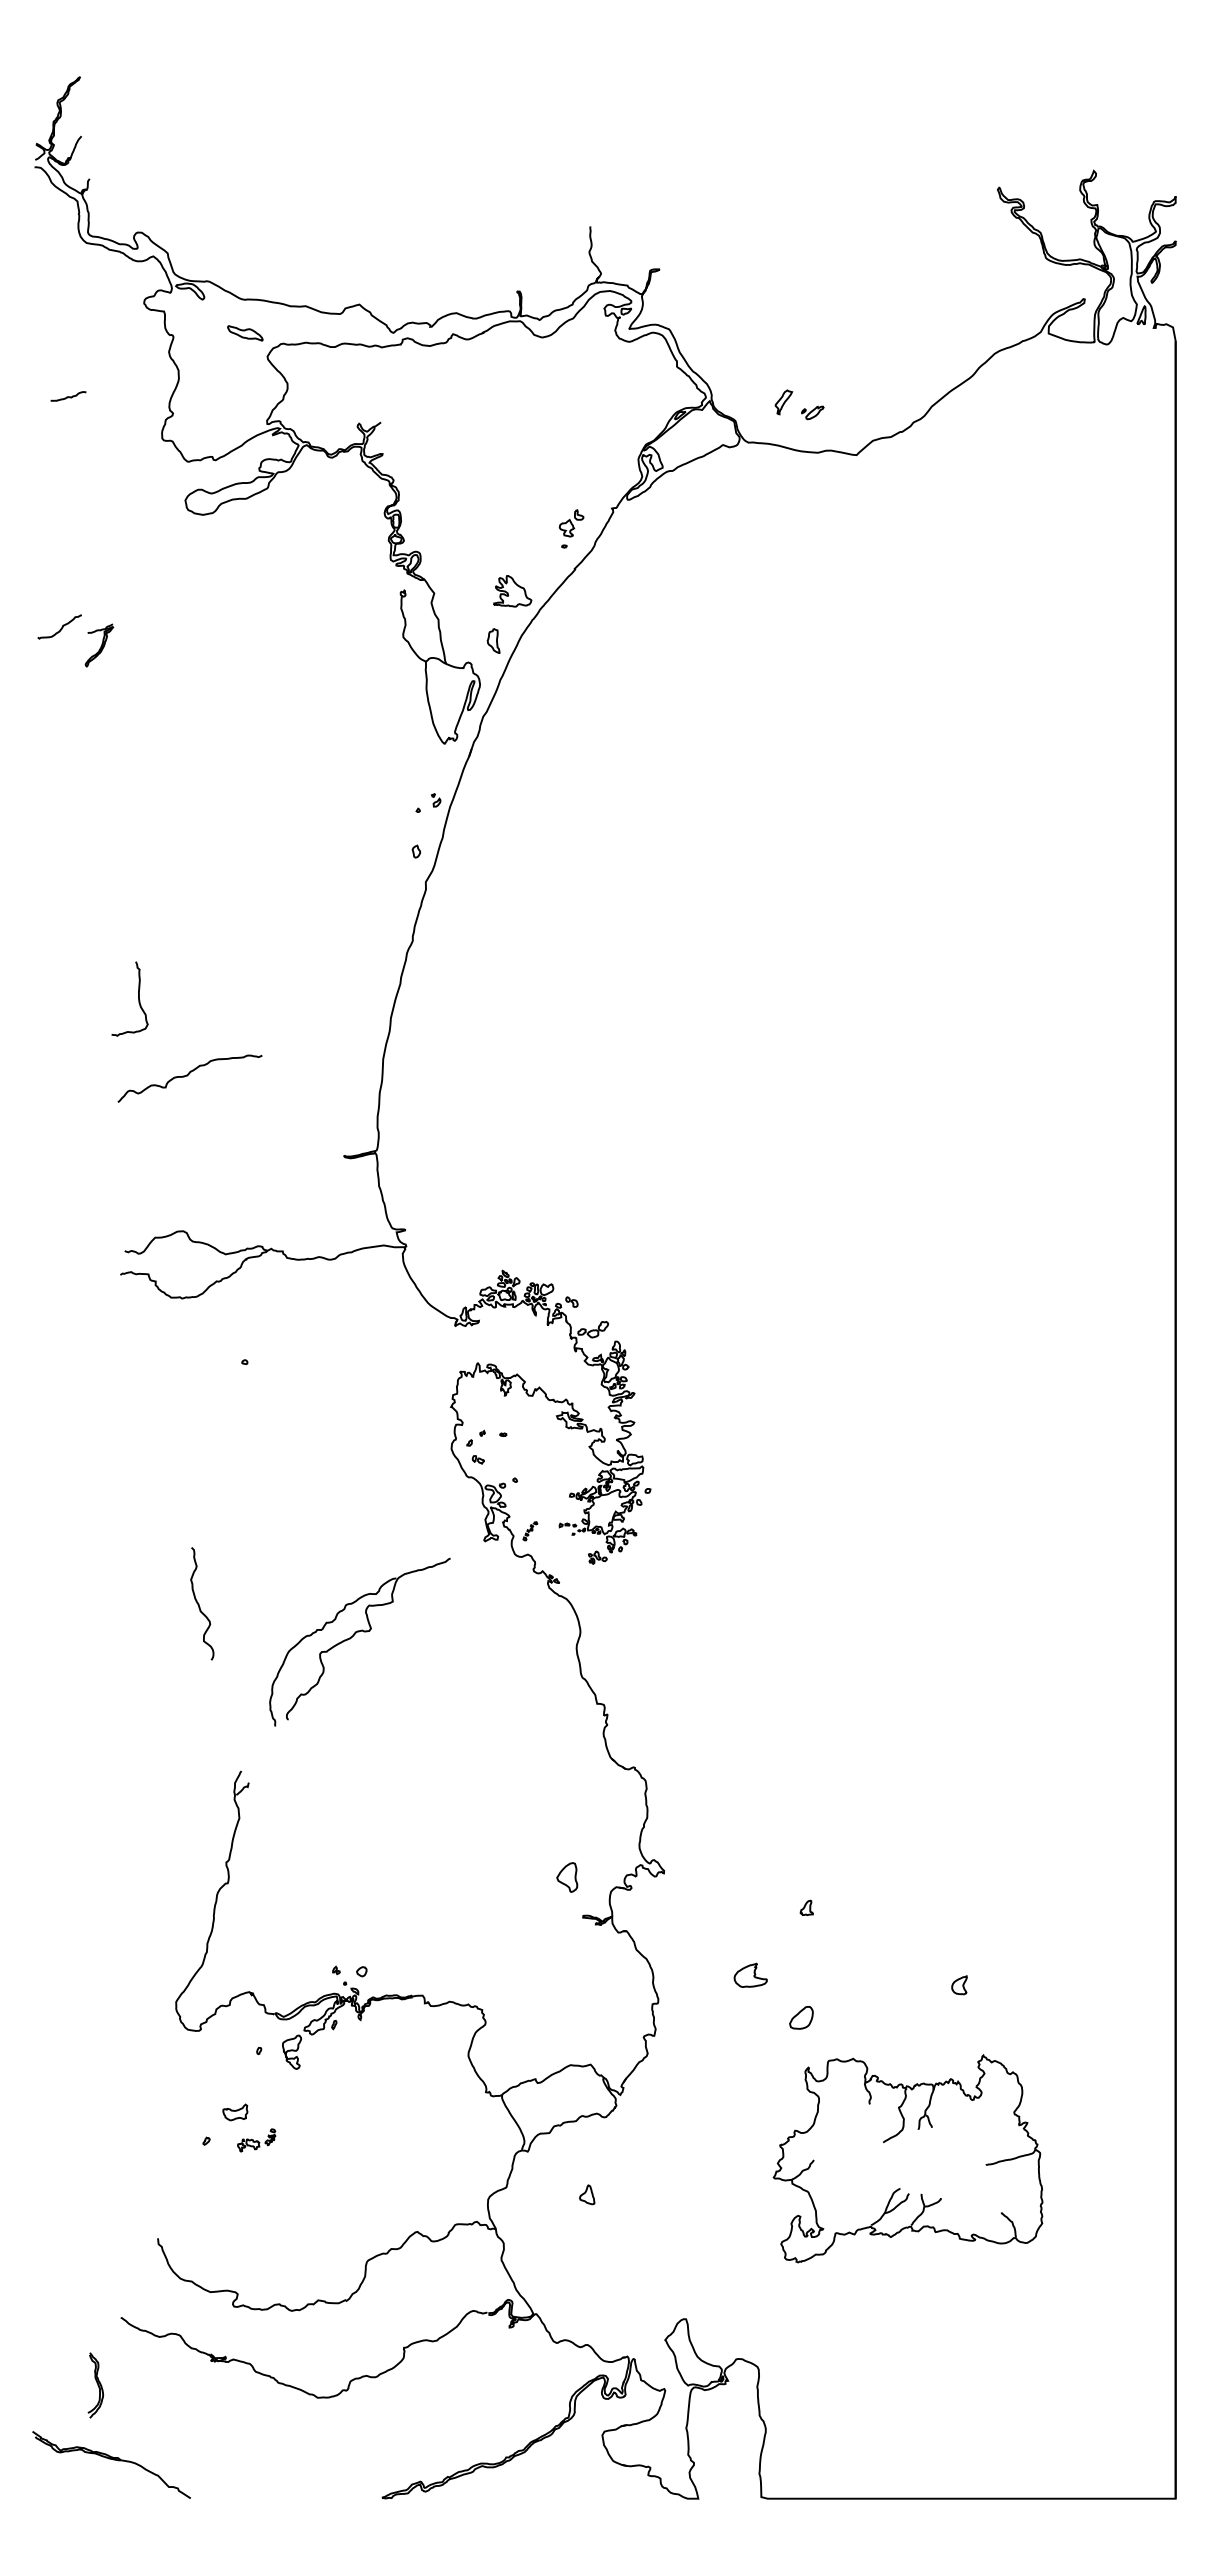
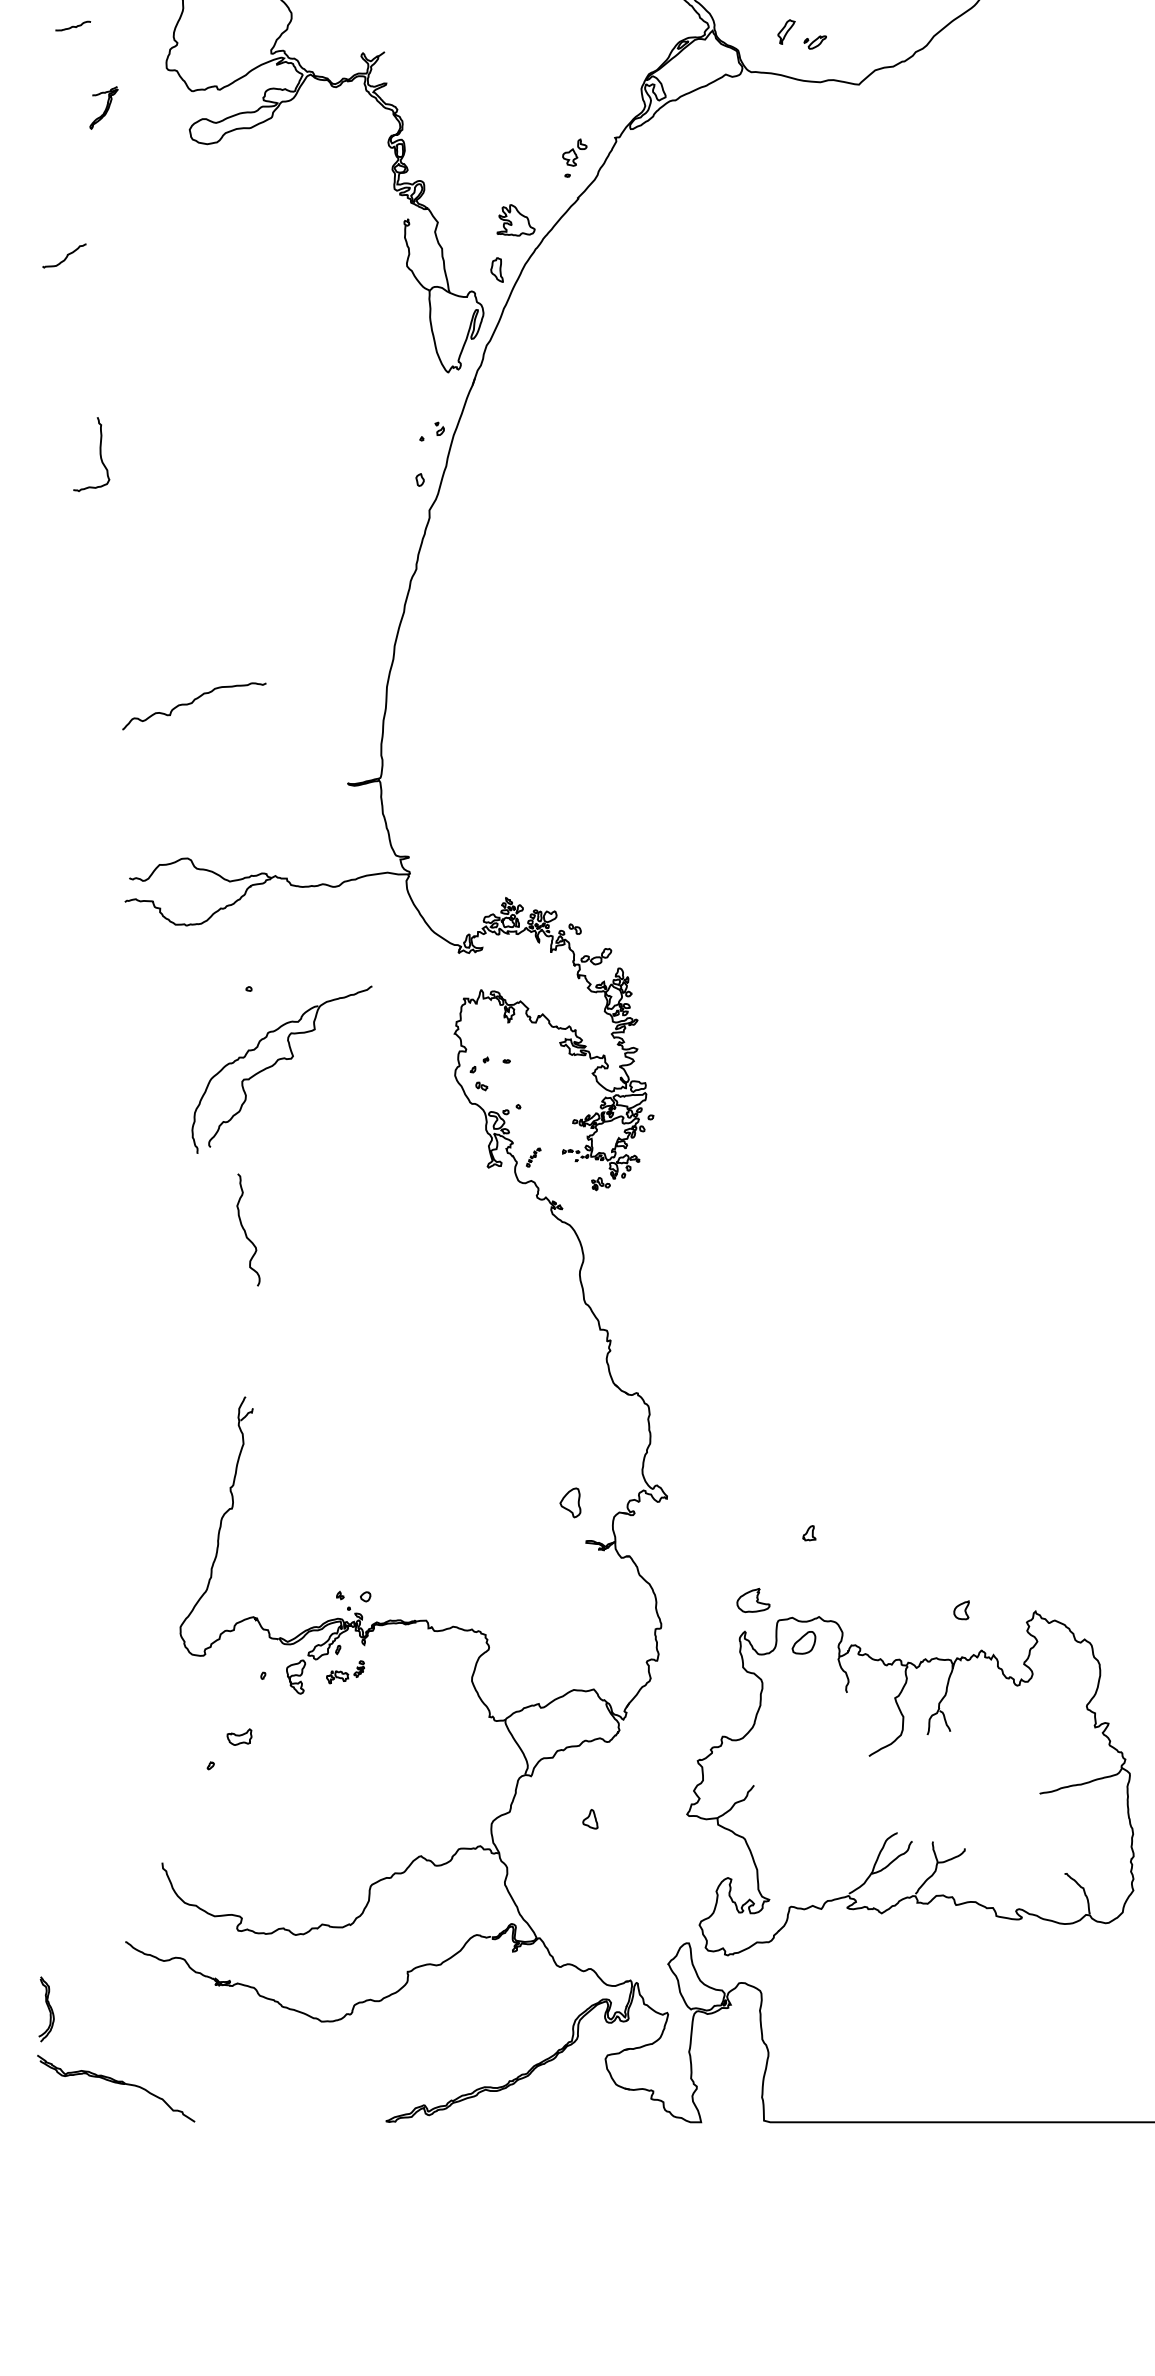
part: (99, 645) -> (104, 107), moved
curve: (138, 998) -> (100, 453), moved
curve: (199, 1604) -> (245, 1230), moved
part: (354, 1635) -> (276, 1063), moved
part: (256, 2140) -> (345, 1672), moved
part: (907, 2158) -> (909, 1783), size x1.67
part: (95, 2385) -> (46, 2009), moved

